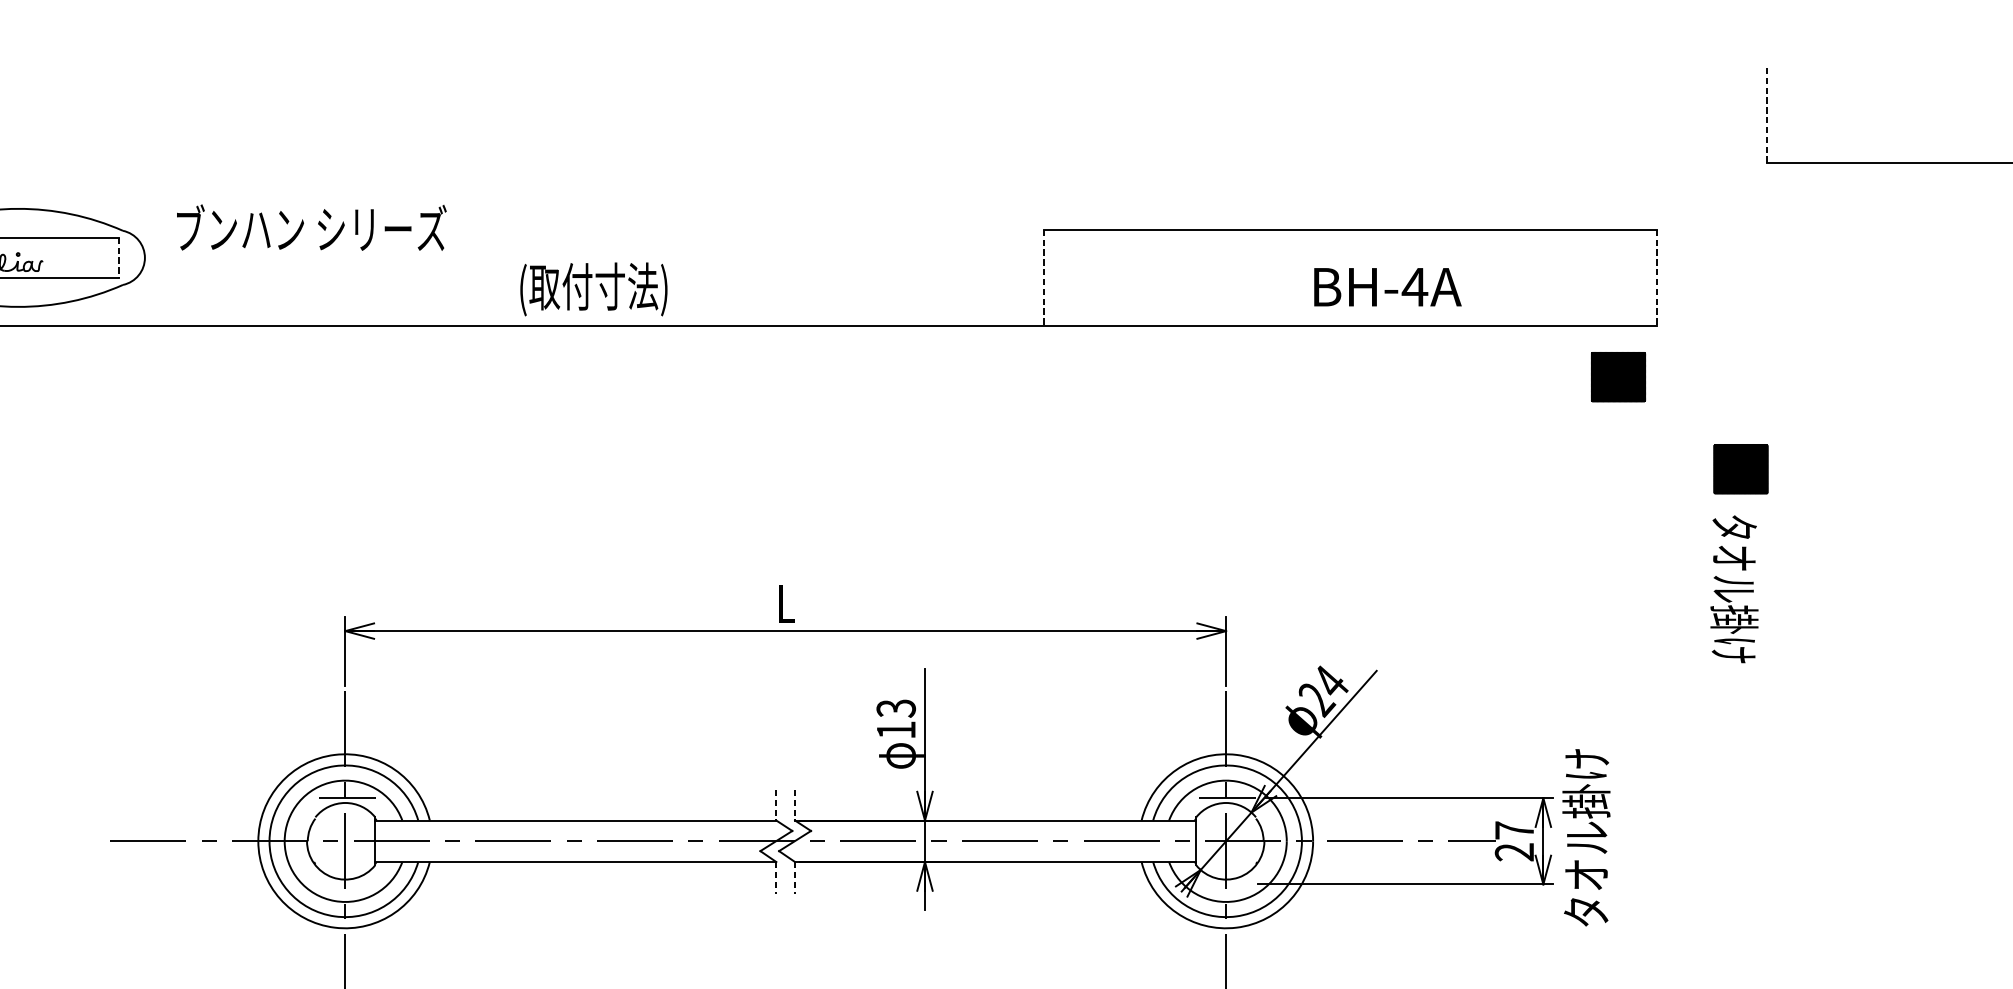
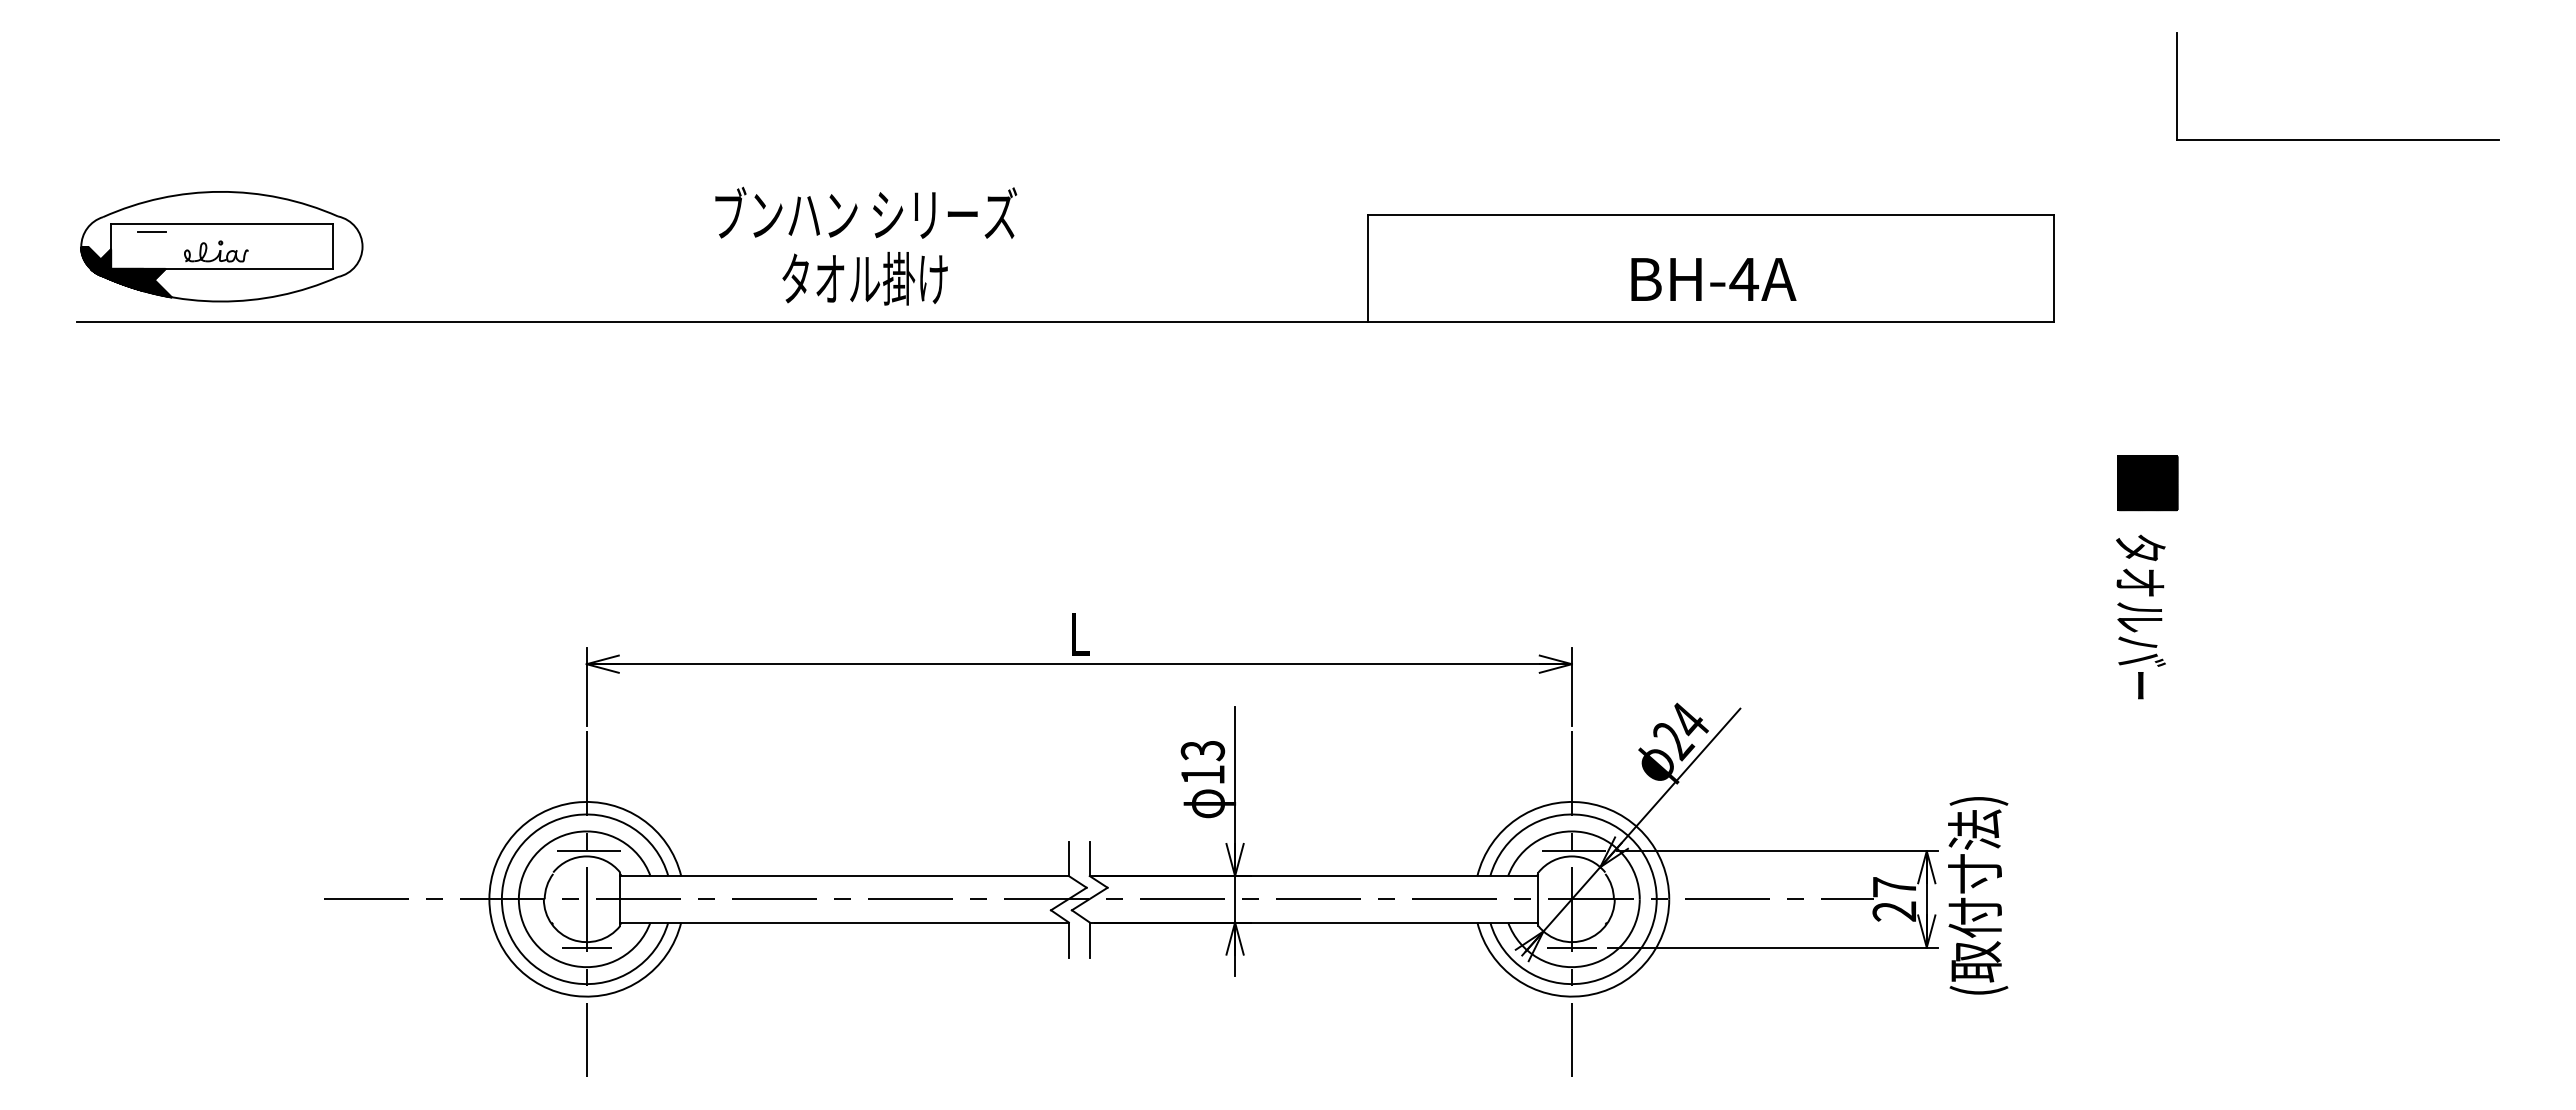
line: (1767, 114) -> (2177, 86), dashed -> solid
text: (312, 227) -> (866, 212), moved
line: (118, 257) -> (333, 246), dashed -> solid
line: (1044, 277) -> (1368, 268), dashed -> solid
line: (1657, 277) -> (2054, 268), dashed -> solid
text: (1387, 287) -> (1713, 279), moved
text: (593, 288) -> (864, 281), (取付寸法) -> タオル掛け
part: (1618, 377) -> (2010, 380), removed
text: (1734, 634) -> (2140, 667), タオル掛け -> タオルバー
line: (776, 805) -> (1068, 859), dashed -> solid
line: (794, 805) -> (1089, 859), dashed -> solid
text: (1589, 837) -> (1978, 895), タオル掛け -> (取付寸法)
line: (776, 878) -> (1068, 940), dashed -> solid
line: (794, 878) -> (1089, 940), dashed -> solid
line: (345, 884) -> (586, 947), added
line: (1225, 884) -> (1571, 947), added

